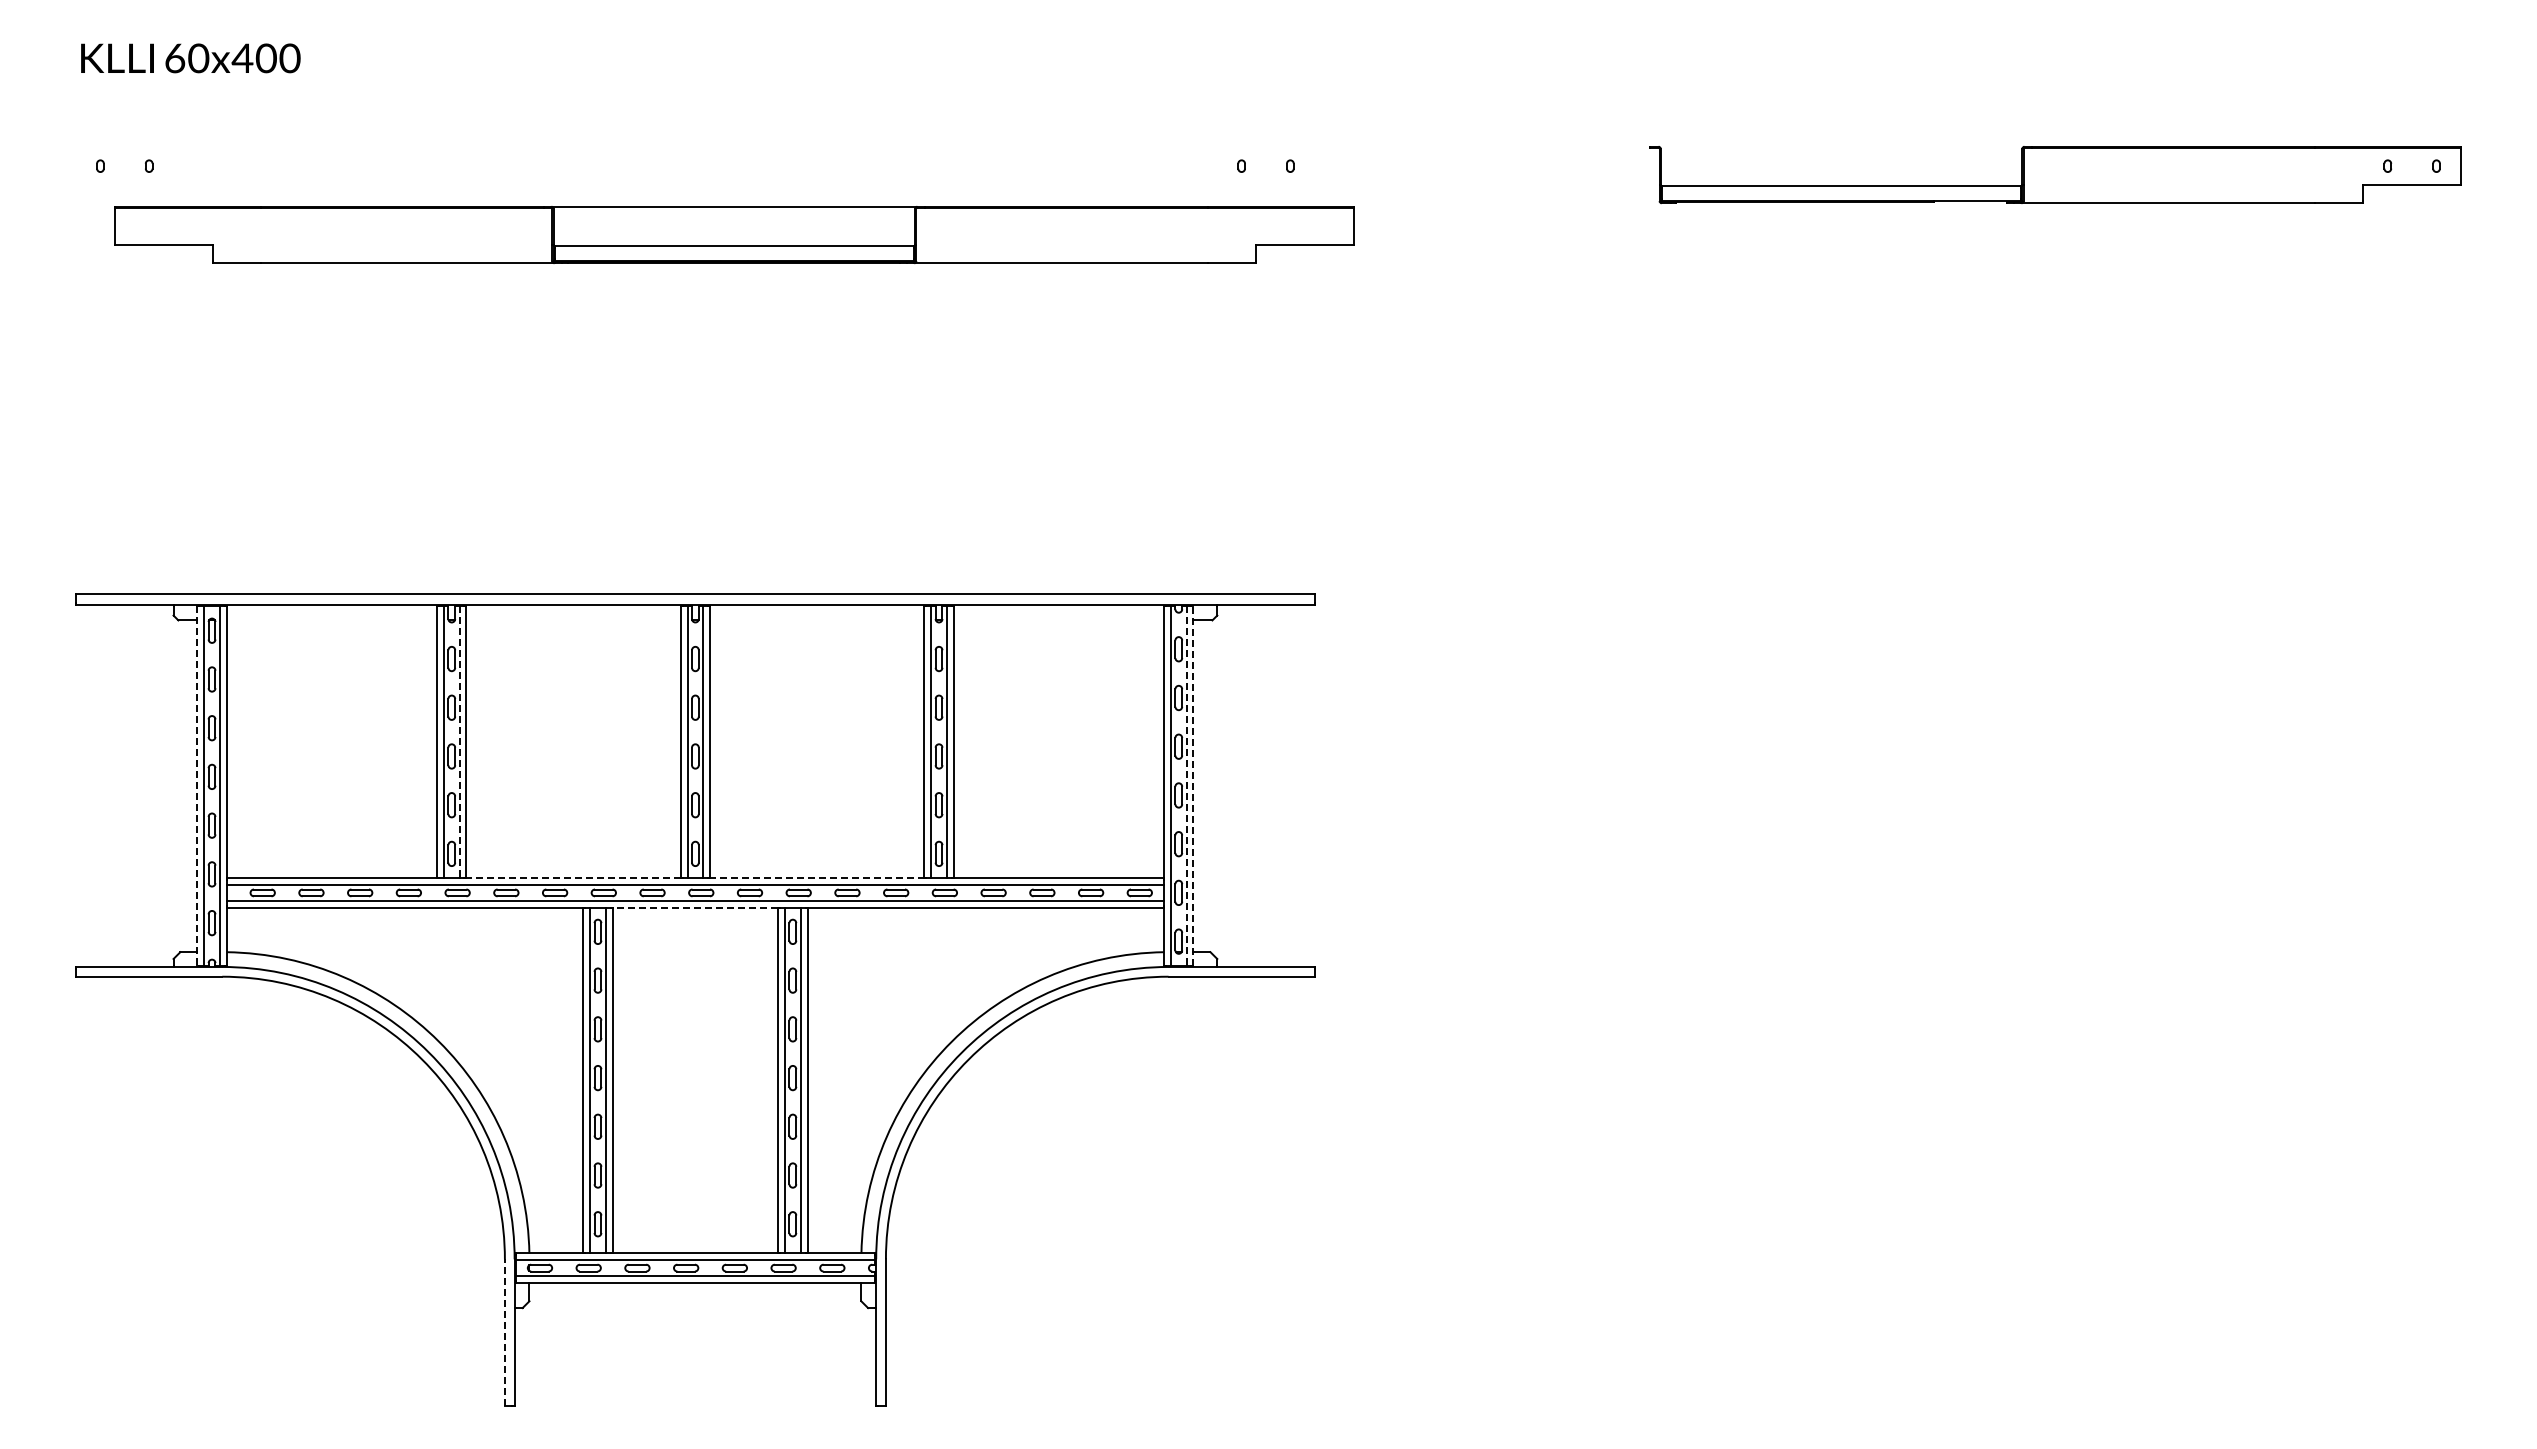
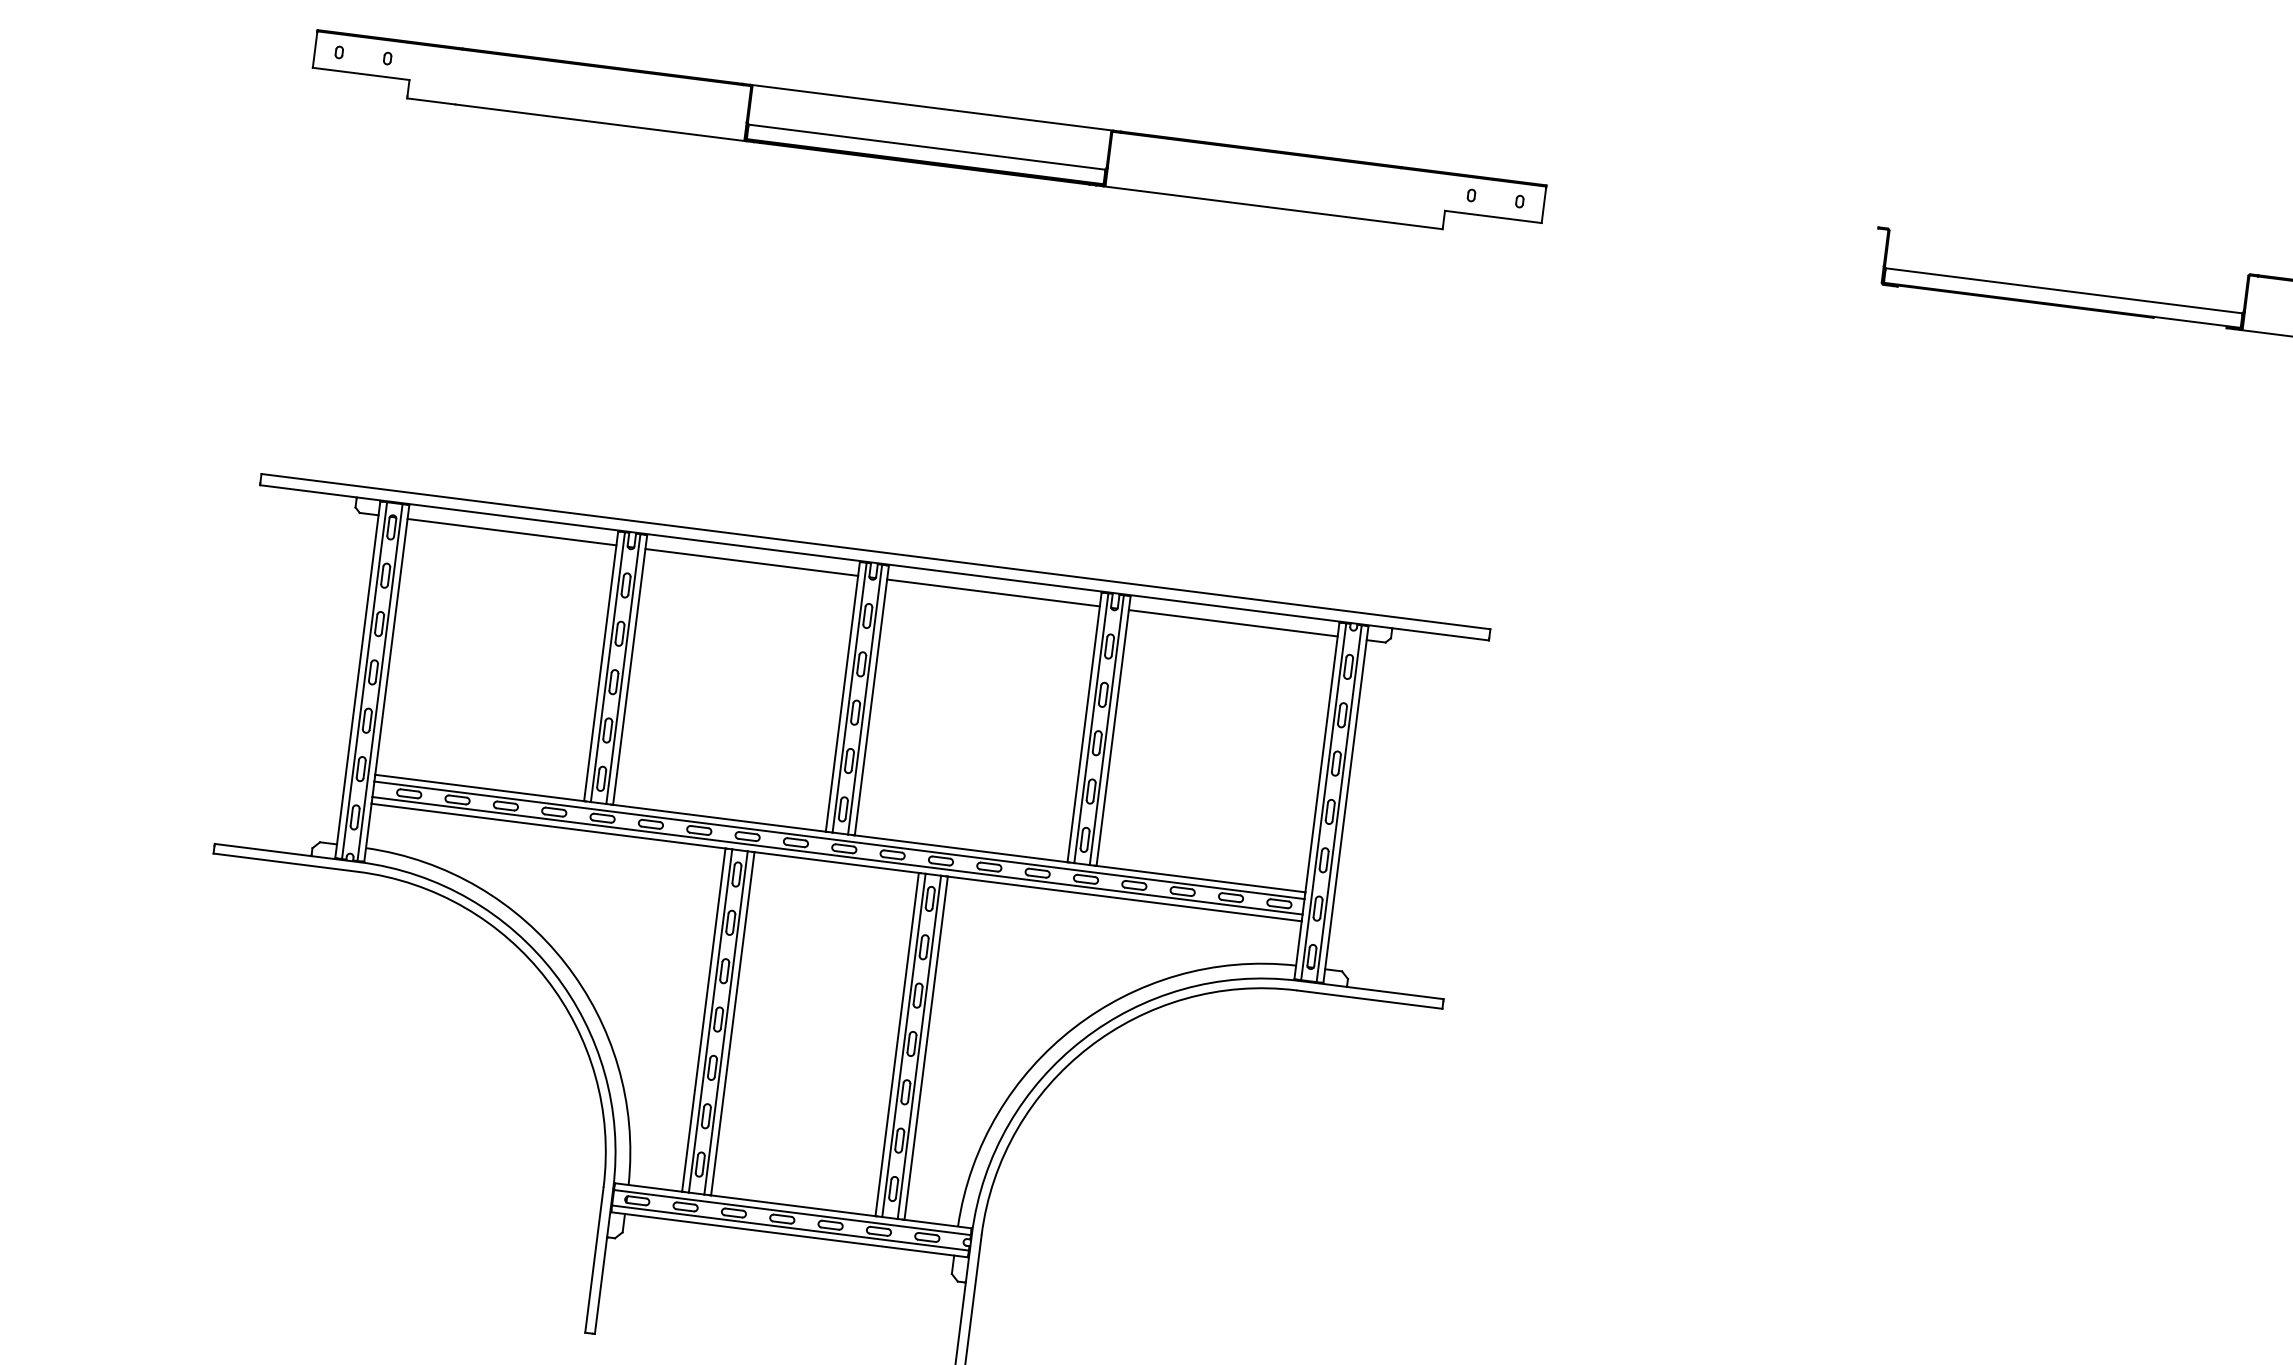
part: (734, 234) -> (928, 135), moved
line: (331, 620) -> (511, 532), added
line: (573, 620) -> (751, 562), added
line: (817, 620) -> (993, 593), added
line: (1058, 620) -> (1232, 623), added
line: (459, 742) -> (623, 669), dashed -> solid
line: (197, 786) -> (357, 680), dashed -> solid
line: (1186, 786) -> (1339, 804), dashed -> solid
line: (1193, 786) -> (1345, 804), dashed -> solid
line: (573, 878) -> (719, 818), dashed -> solid
line: (816, 878) -> (960, 848), dashed -> solid
line: (695, 907) -> (836, 862), dashed -> solid
line: (504, 1331) -> (594, 1259), dashed -> solid

